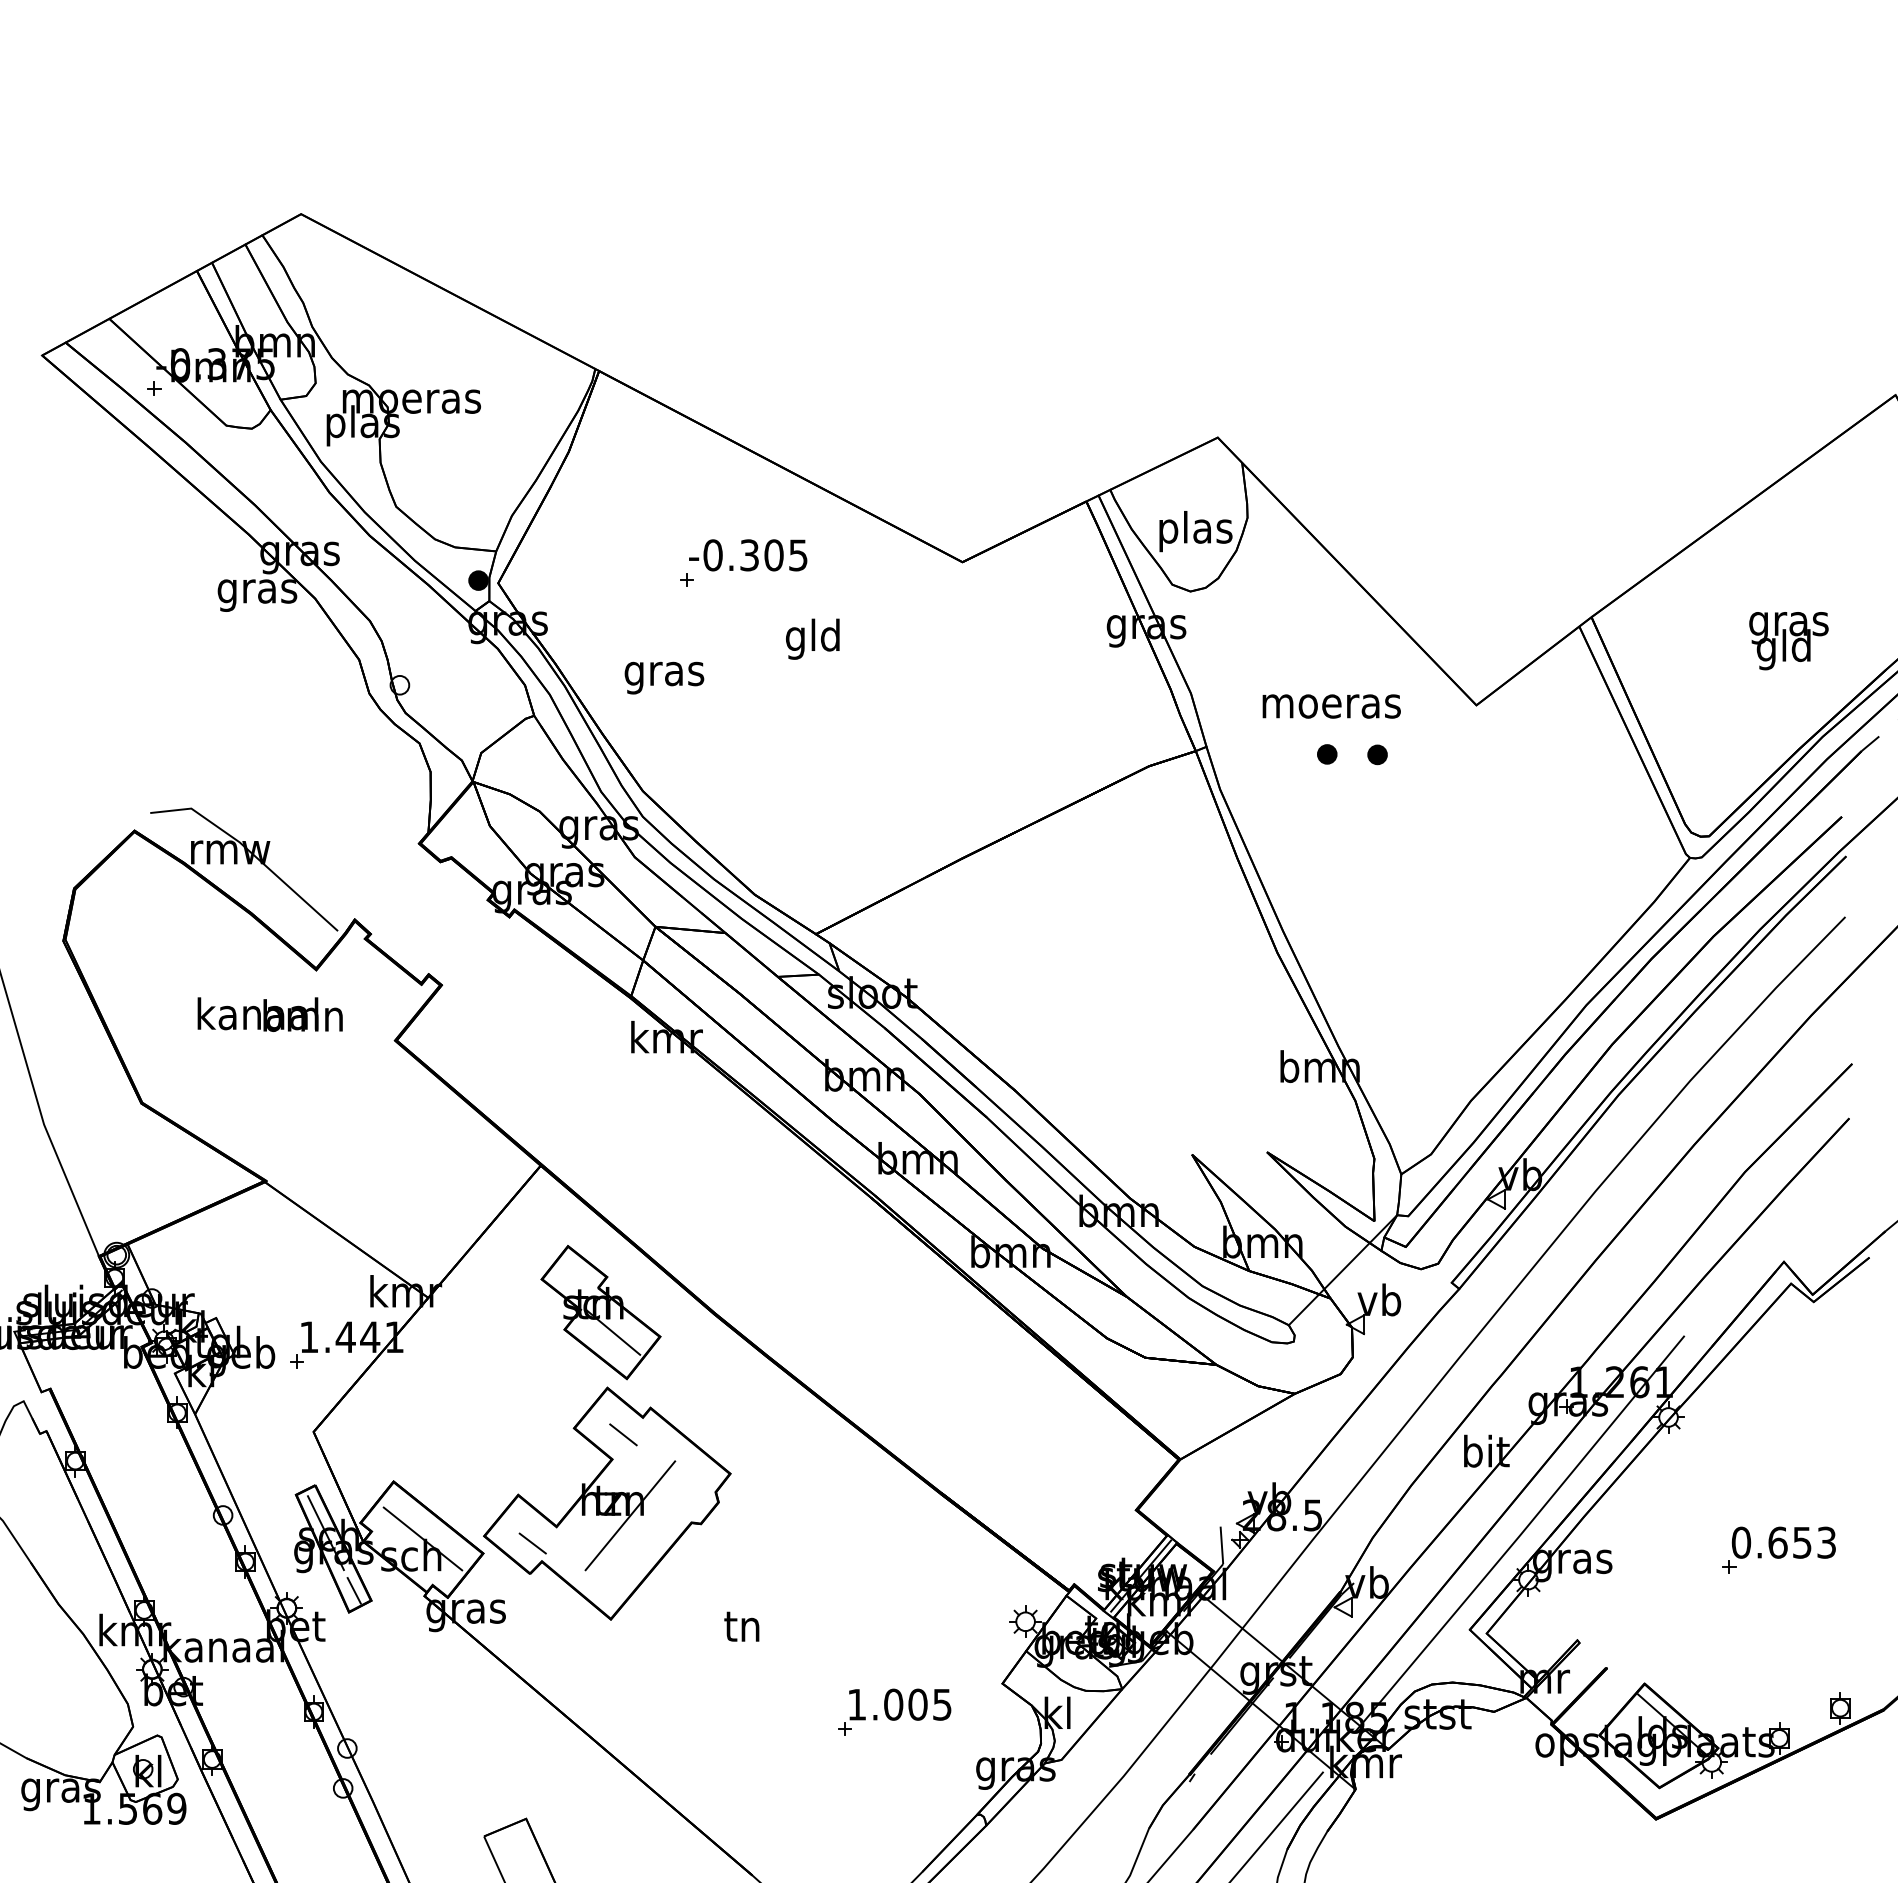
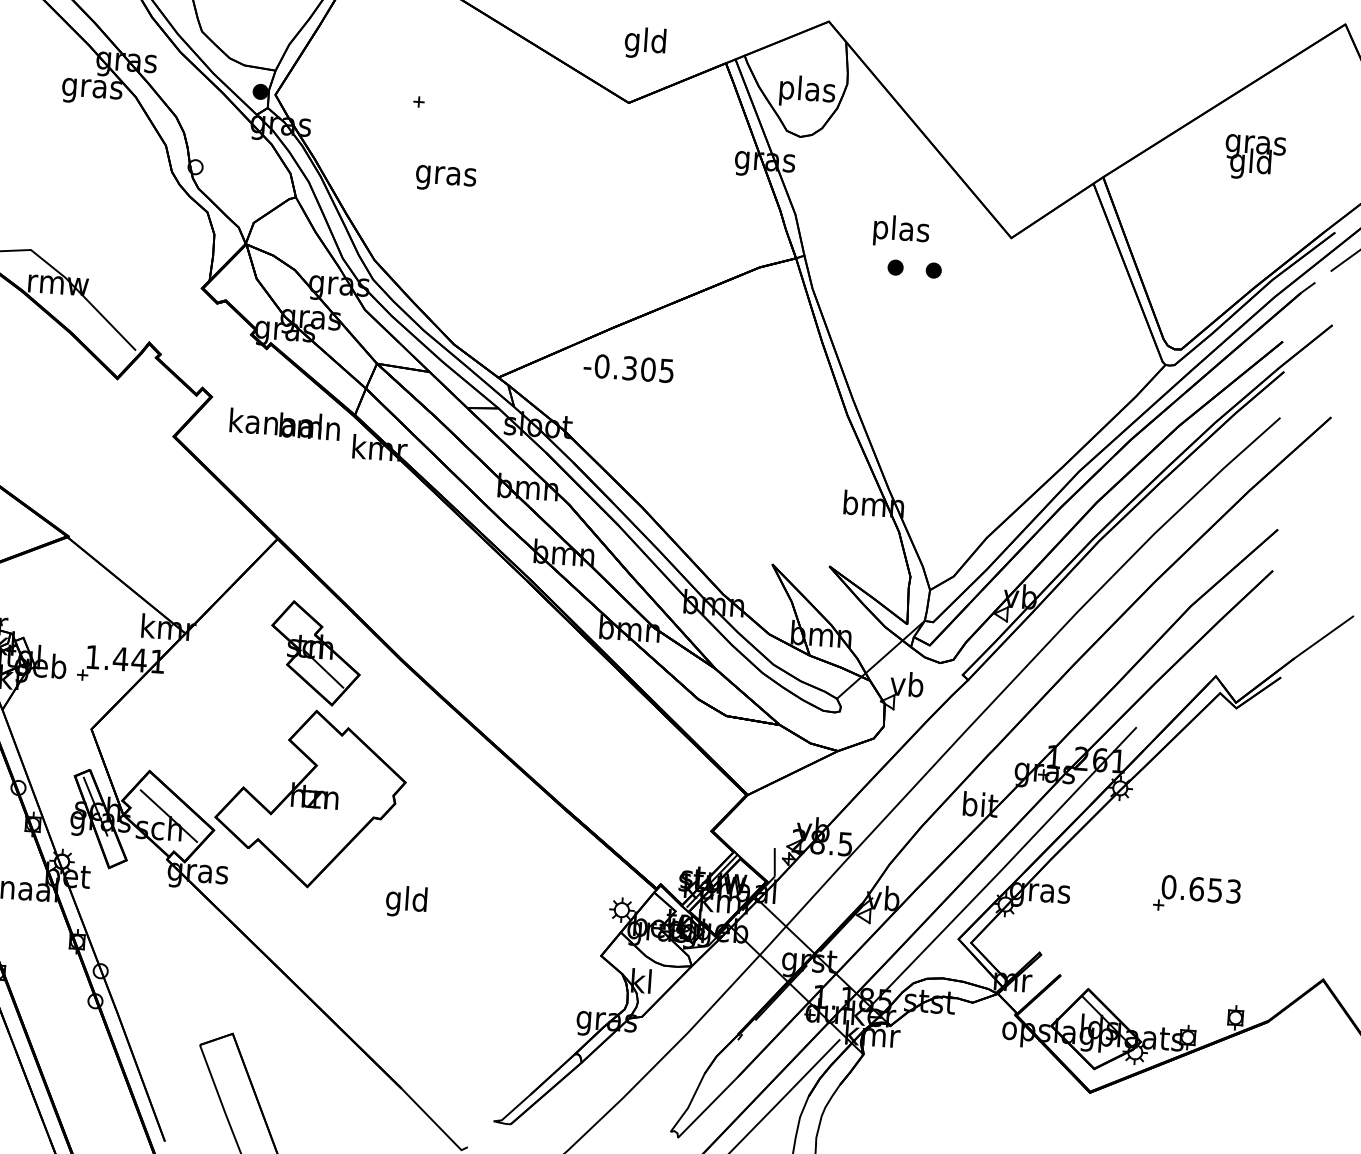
text: (748, 555) -> (629, 368), moved
text: (812, 638) -> (645, 42), moved
text: (1788, 641) -> (1254, 158), moved
text: (664, 677) -> (446, 178), moved
text: (1331, 705) -> (901, 230), moeras -> plas
text: (269, 1014) -> (284, 424), moved
line: (623, 1434) -> (326, 747), removed
line: (630, 1515) -> (327, 809), removed
line: (532, 1543) -> (251, 825), removed
line: (353, 1590) -> (113, 851), removed
text: (742, 1629) -> (406, 901), tn -> gld
part: (894, 1711) -> (517, 971), removed

